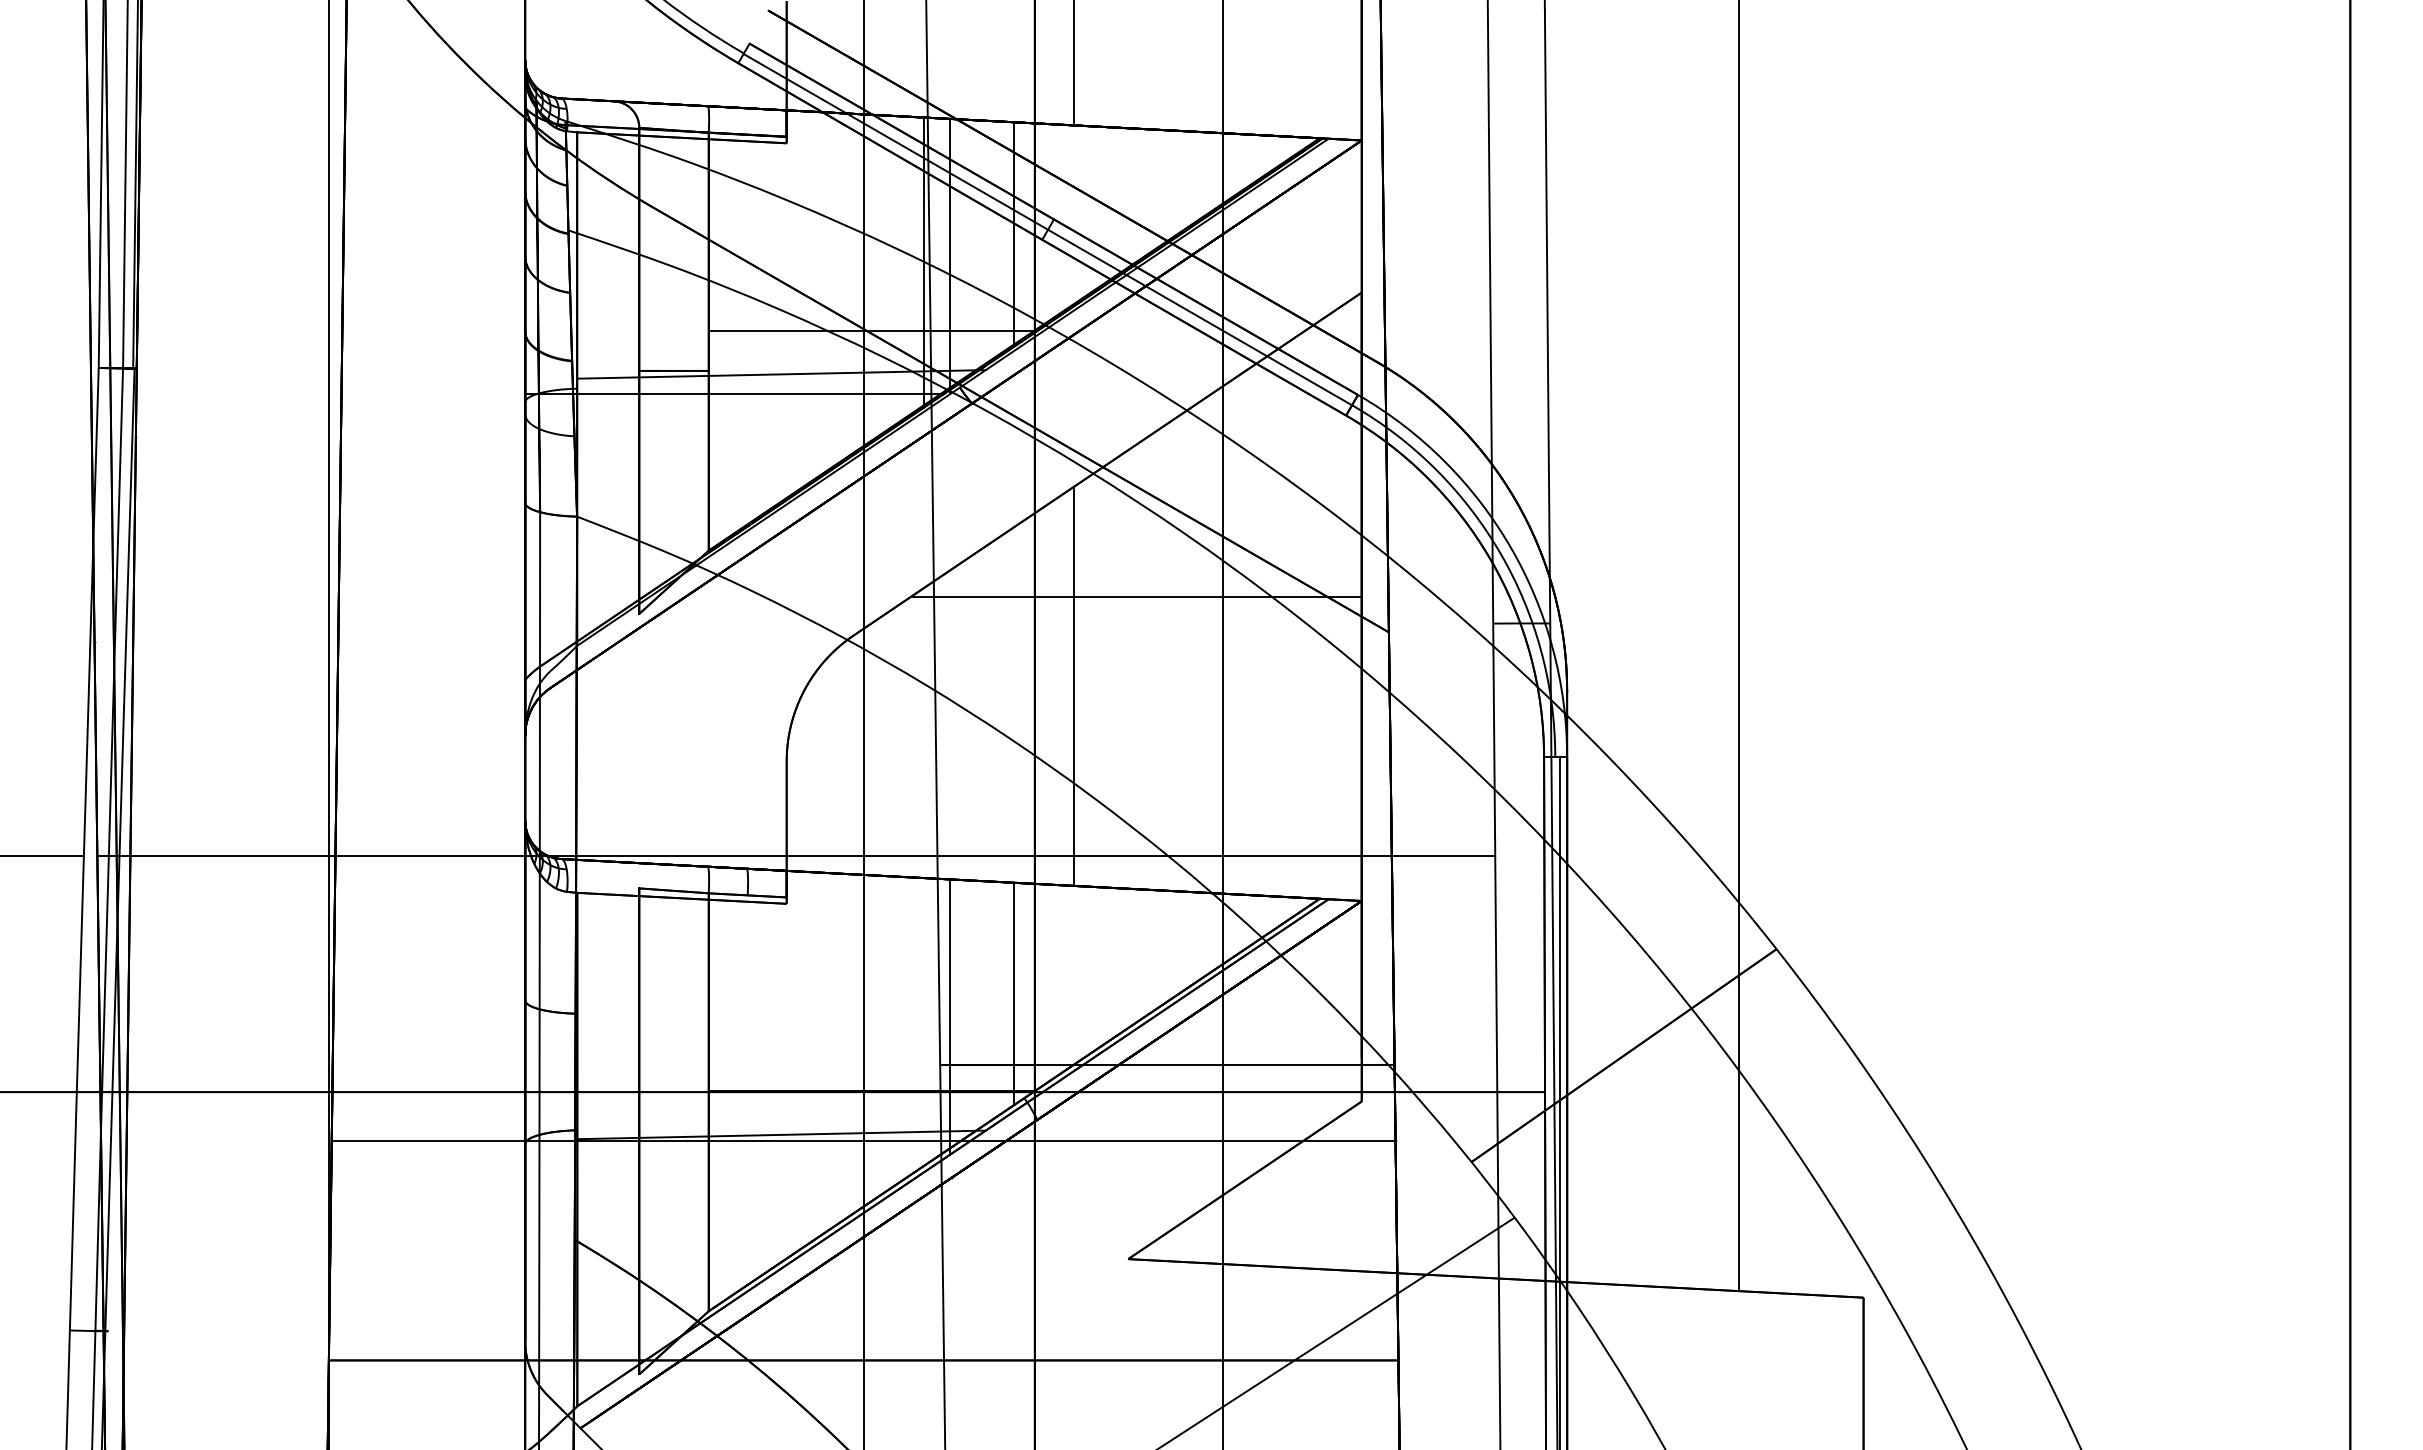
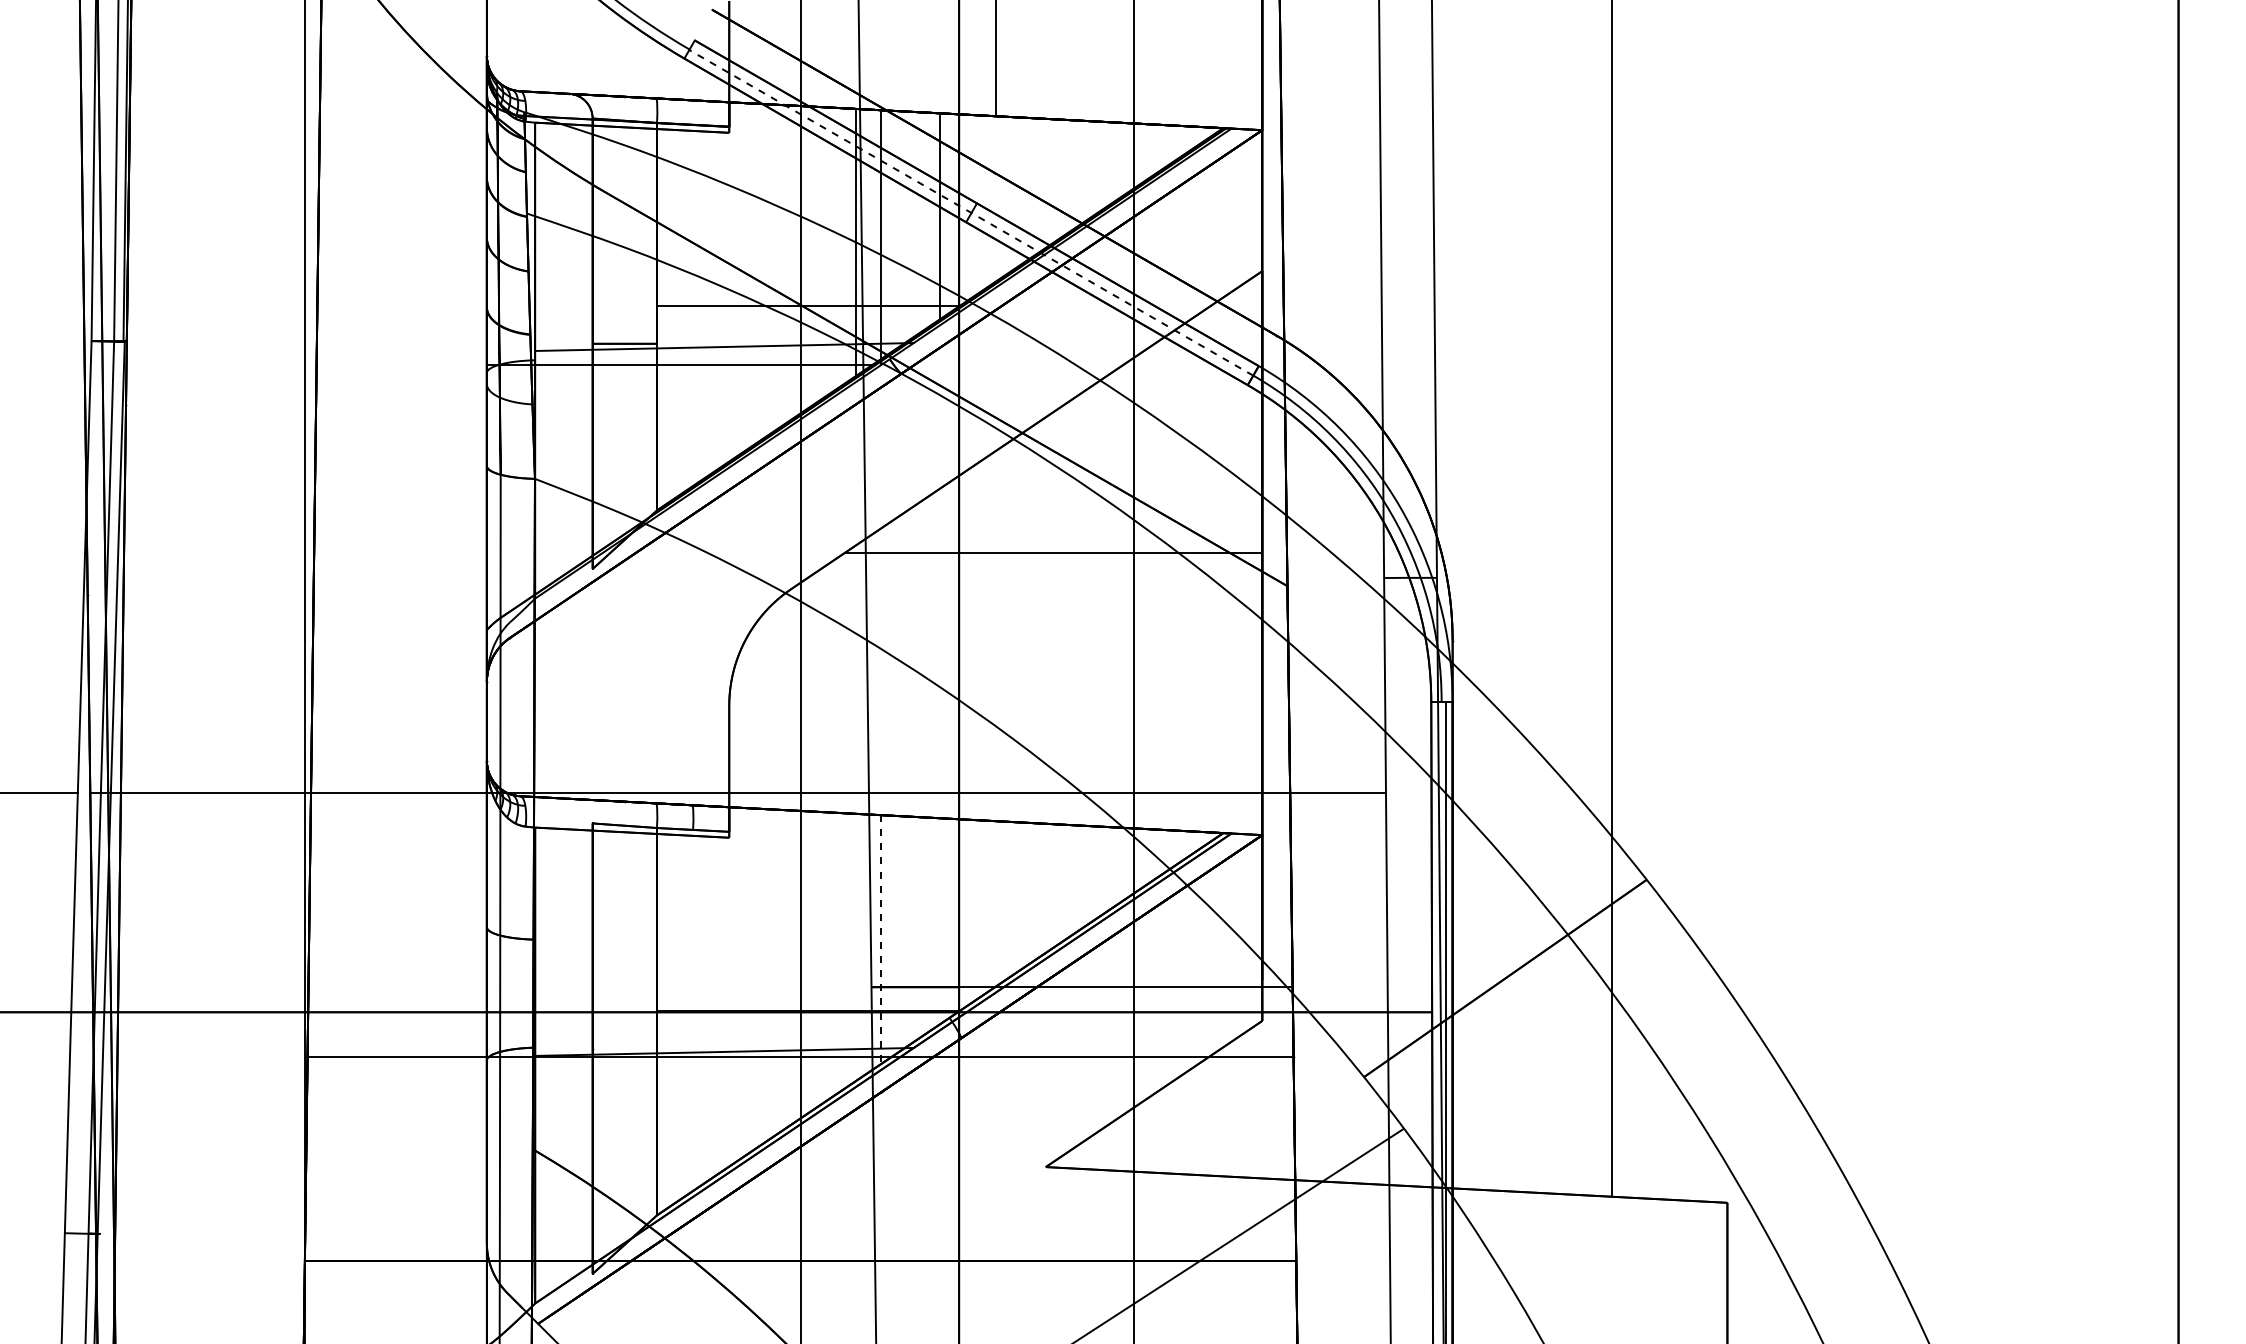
line: (1047, 229) -> (970, 212), solid -> dashed
line: (1074, 685) -> (996, 635), removed
line: (1014, 993) -> (940, 920), removed
line: (950, 1016) -> (881, 942), solid -> dashed

